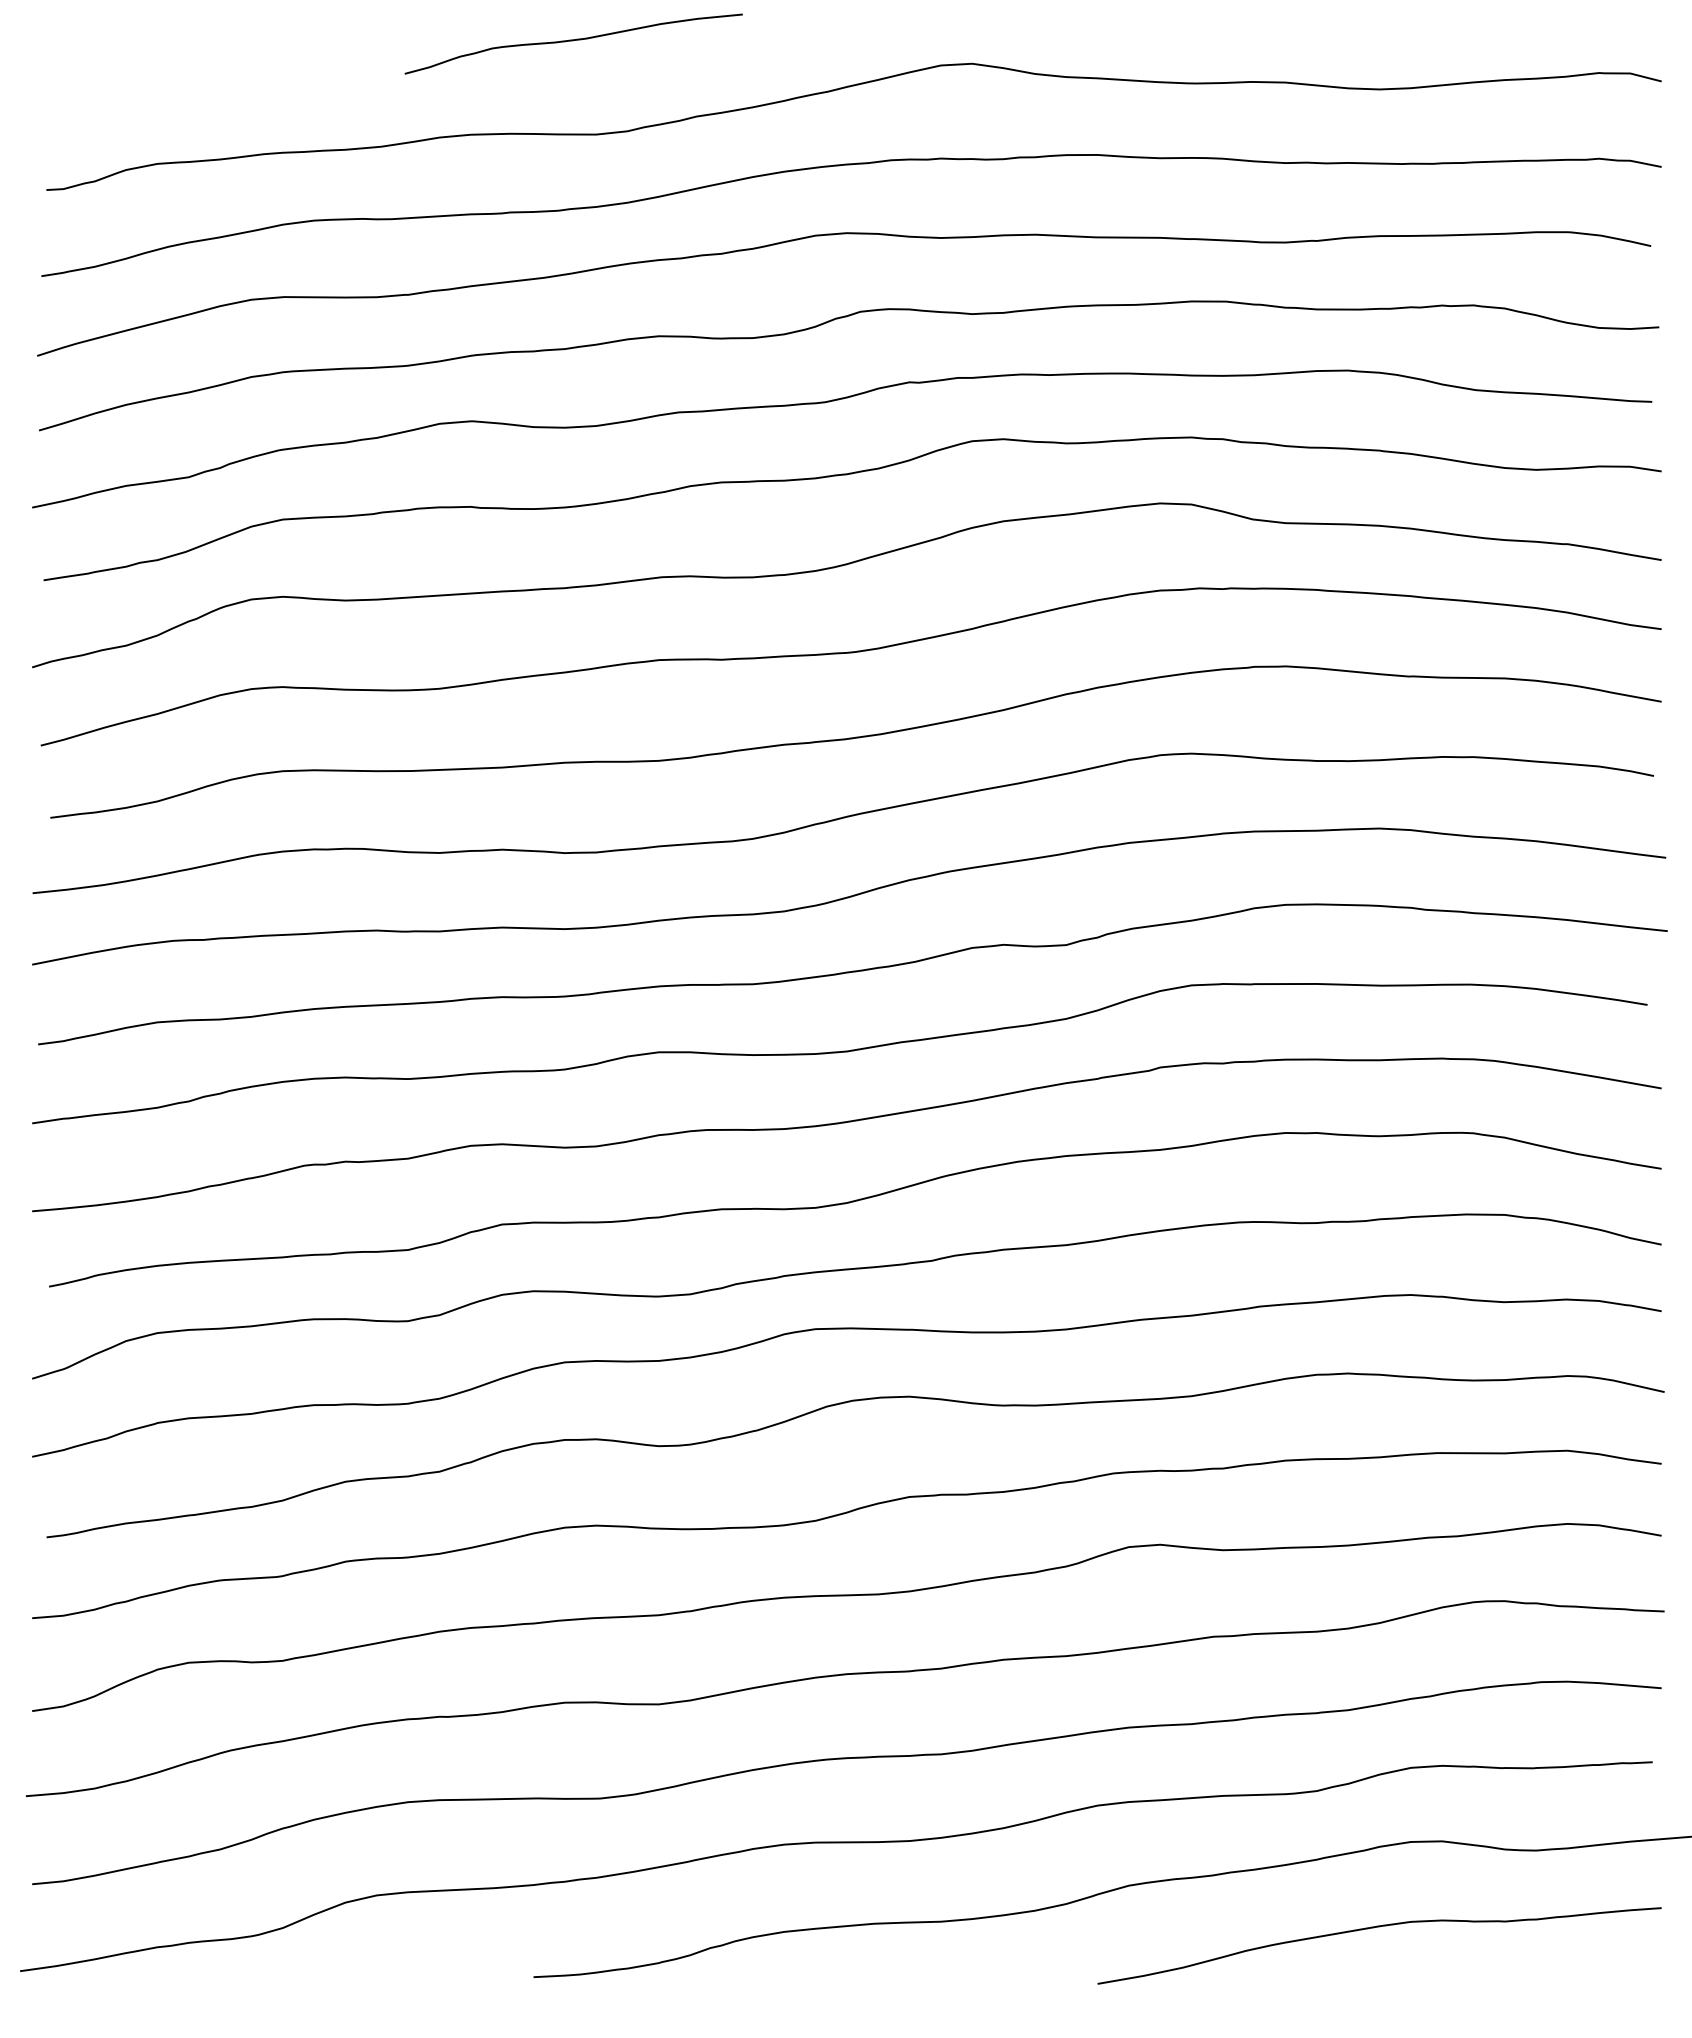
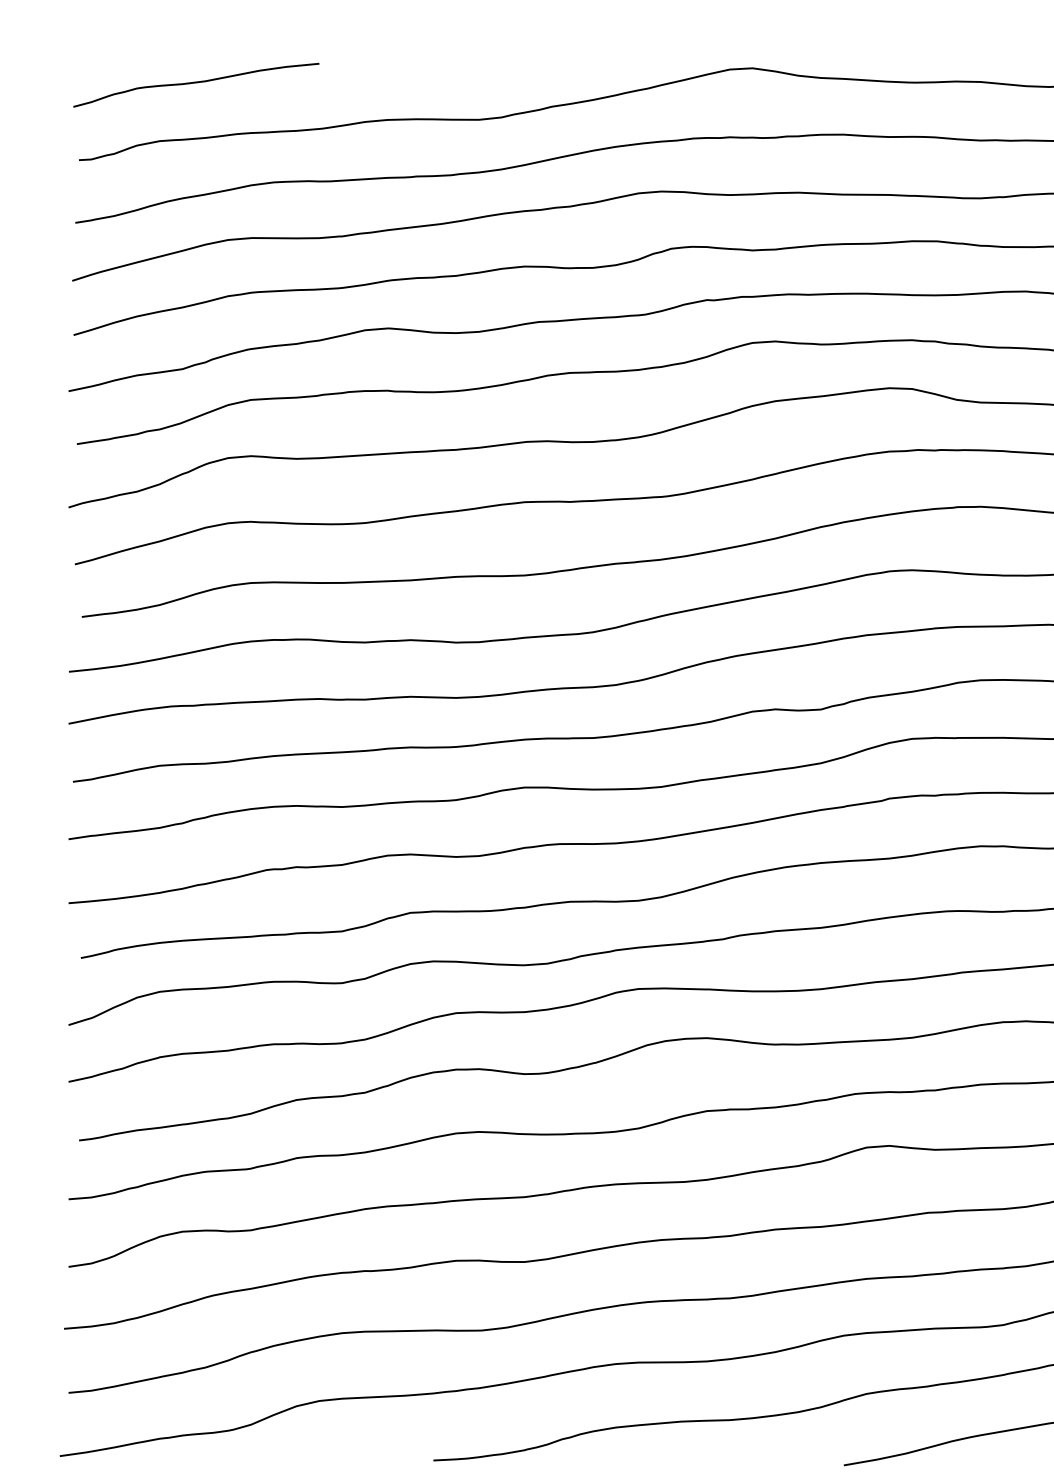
curve: (573, 41) -> (196, 83), moved

